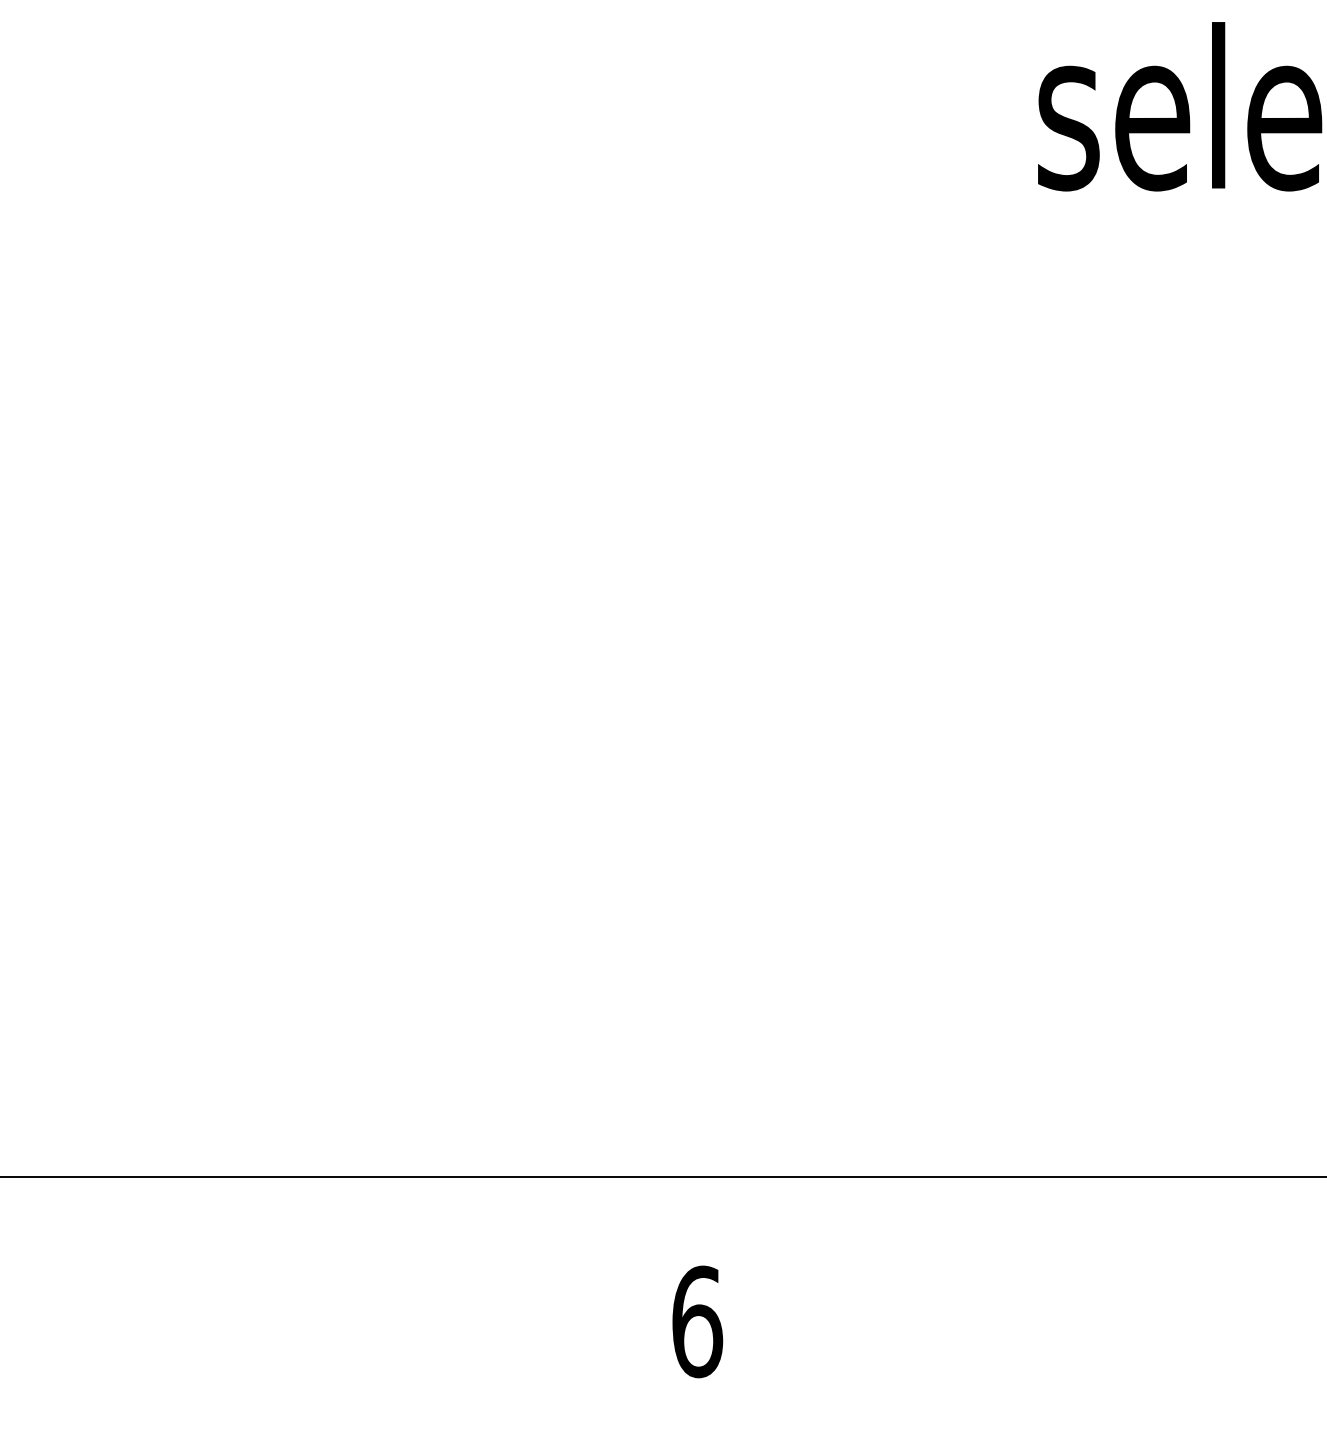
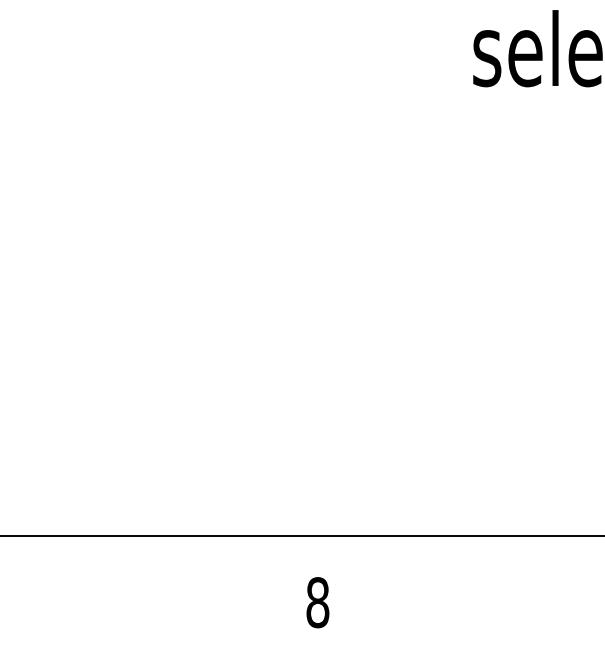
text: (696, 1321) -> (317, 602), 6 -> 8

